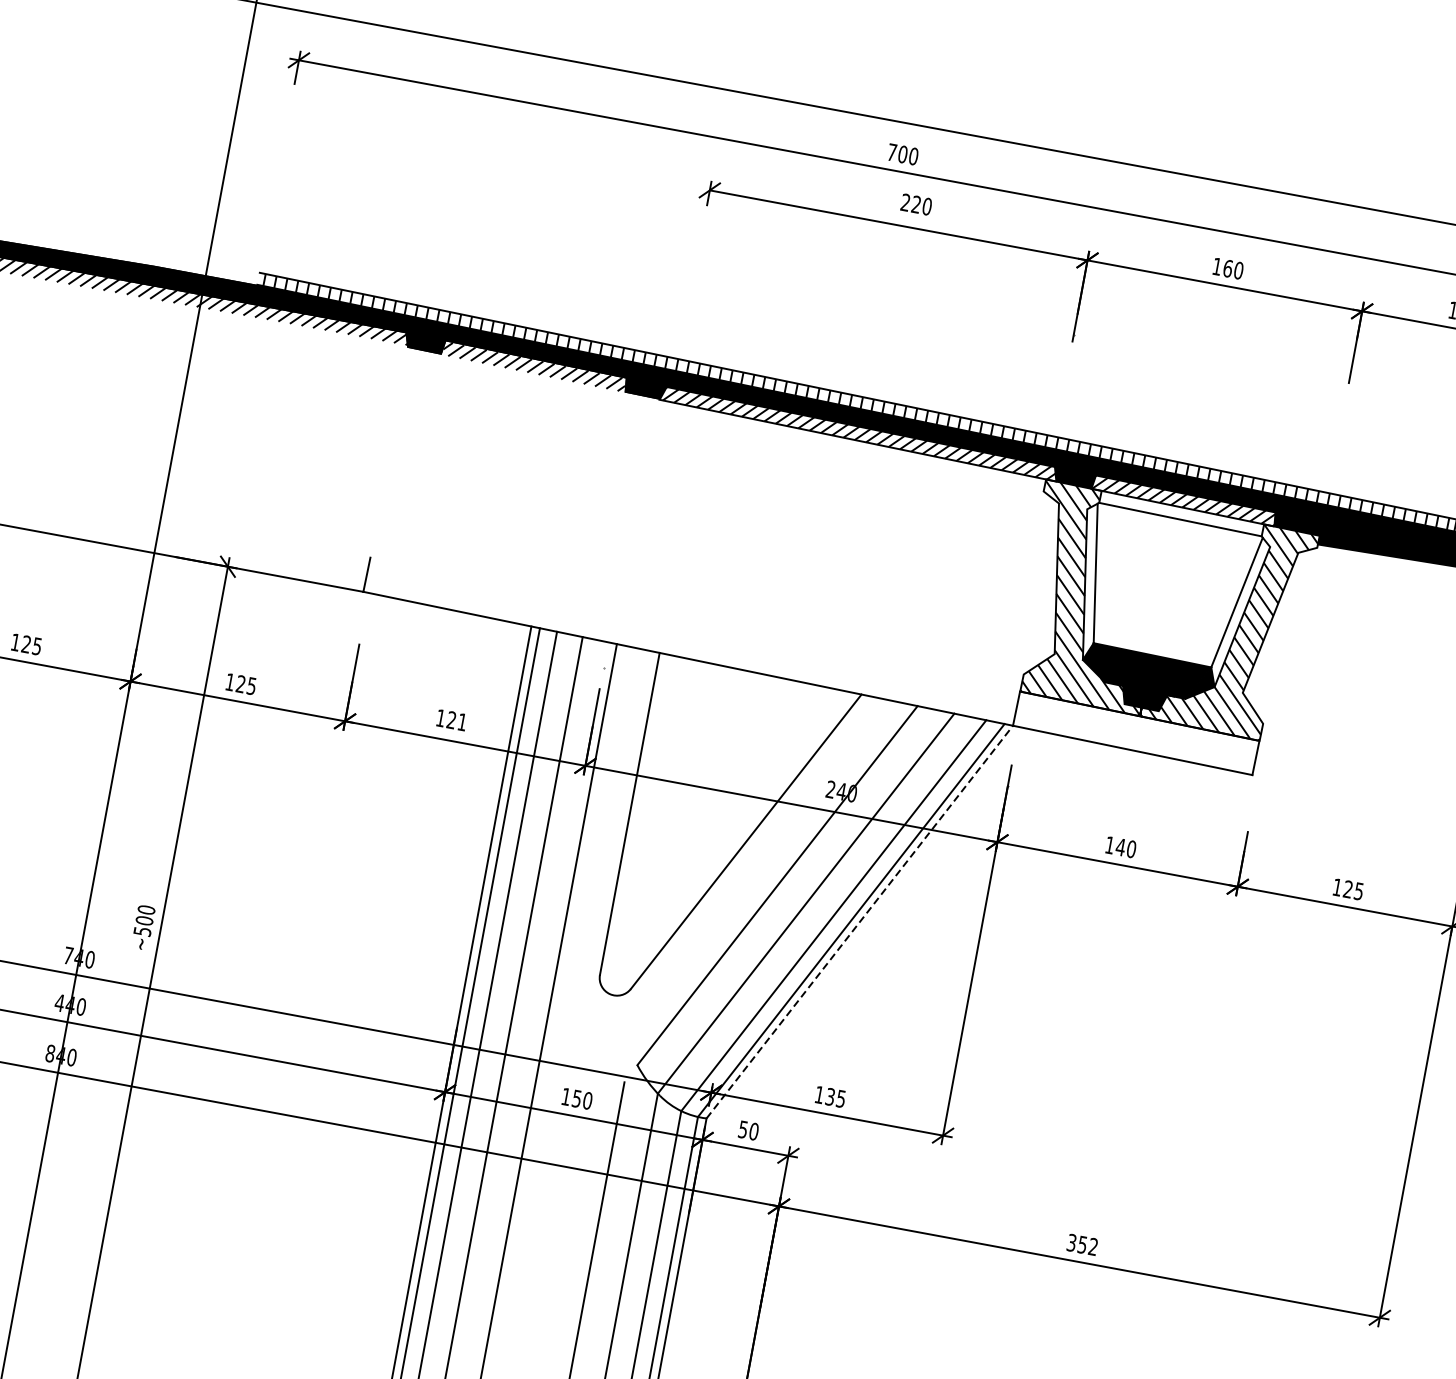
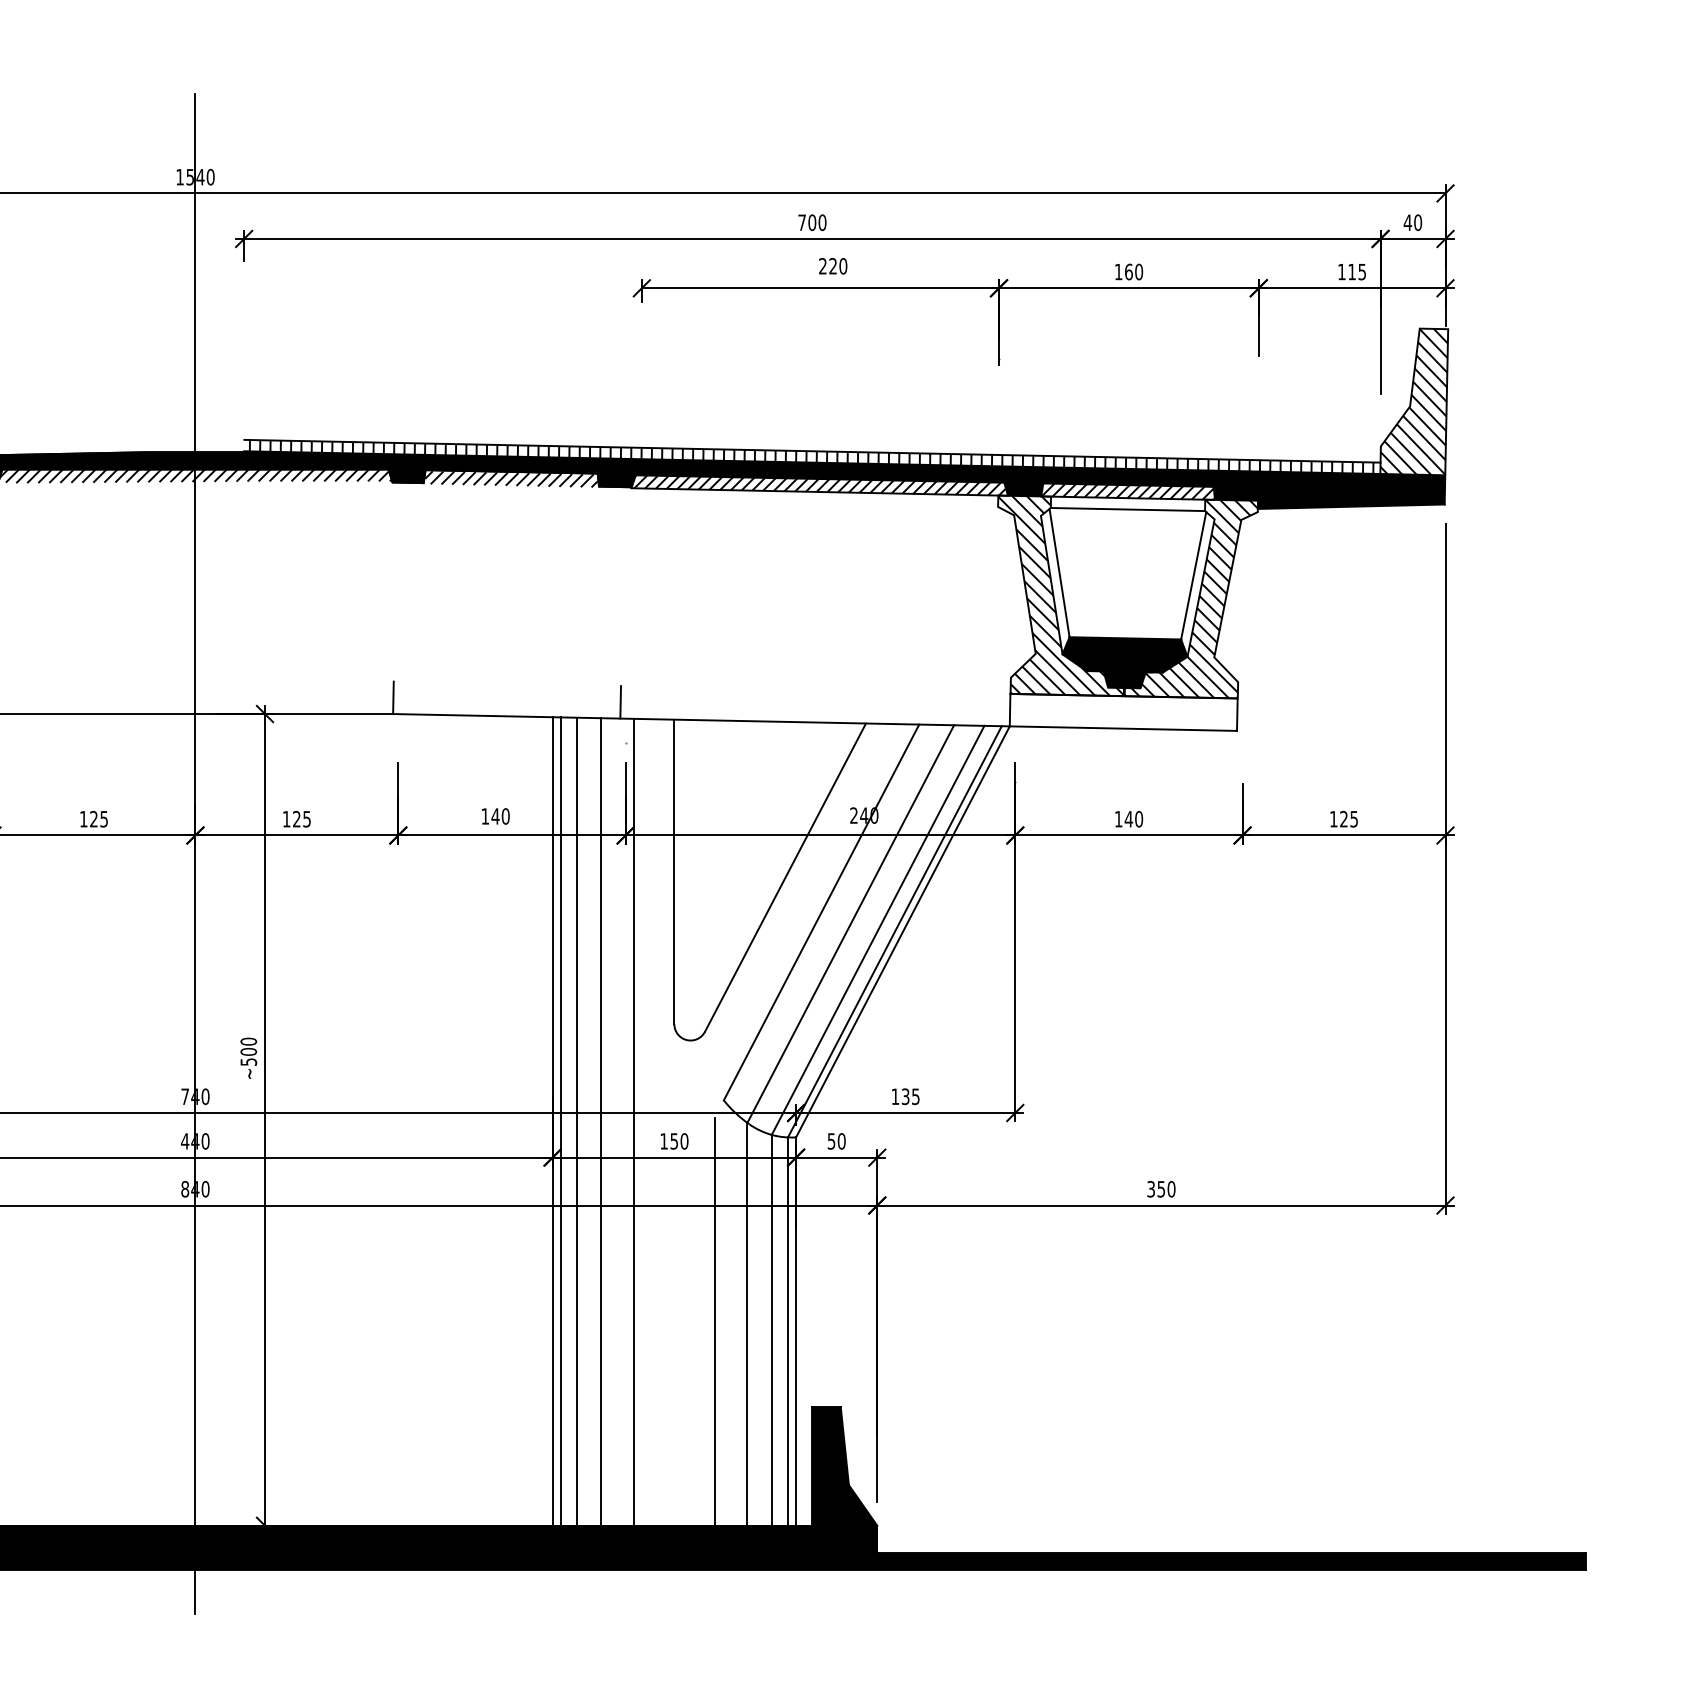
line: (606, 624) -> (620, 702), added
text: (456, 721) -> (500, 816), 121 -> 140
line: (859, 921) -> (902, 931), dashed -> solid
text: (1093, 1247) -> (1171, 1189), 352 -> 350

